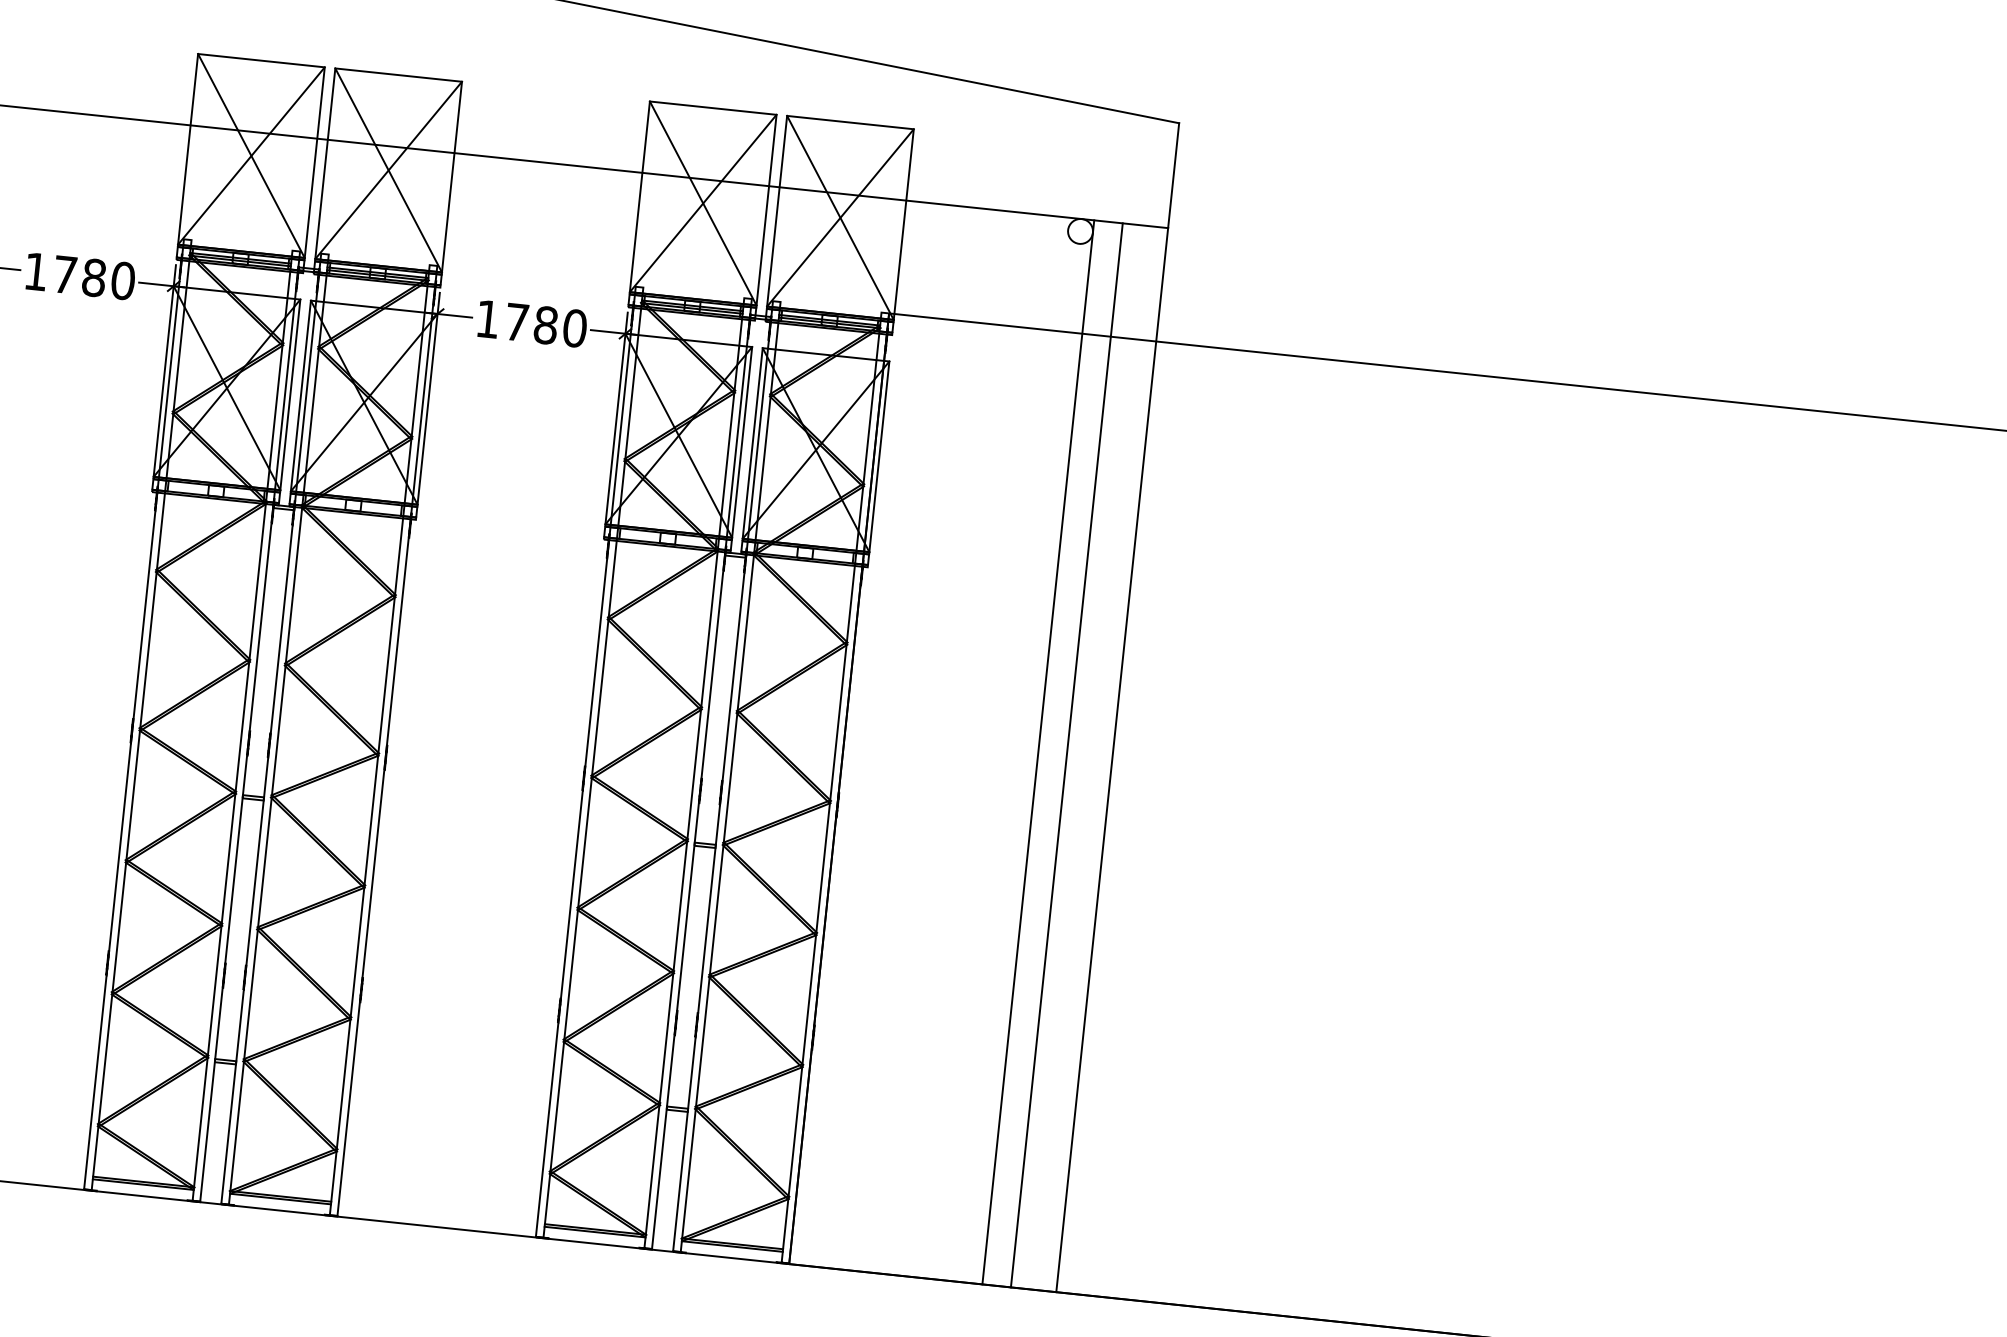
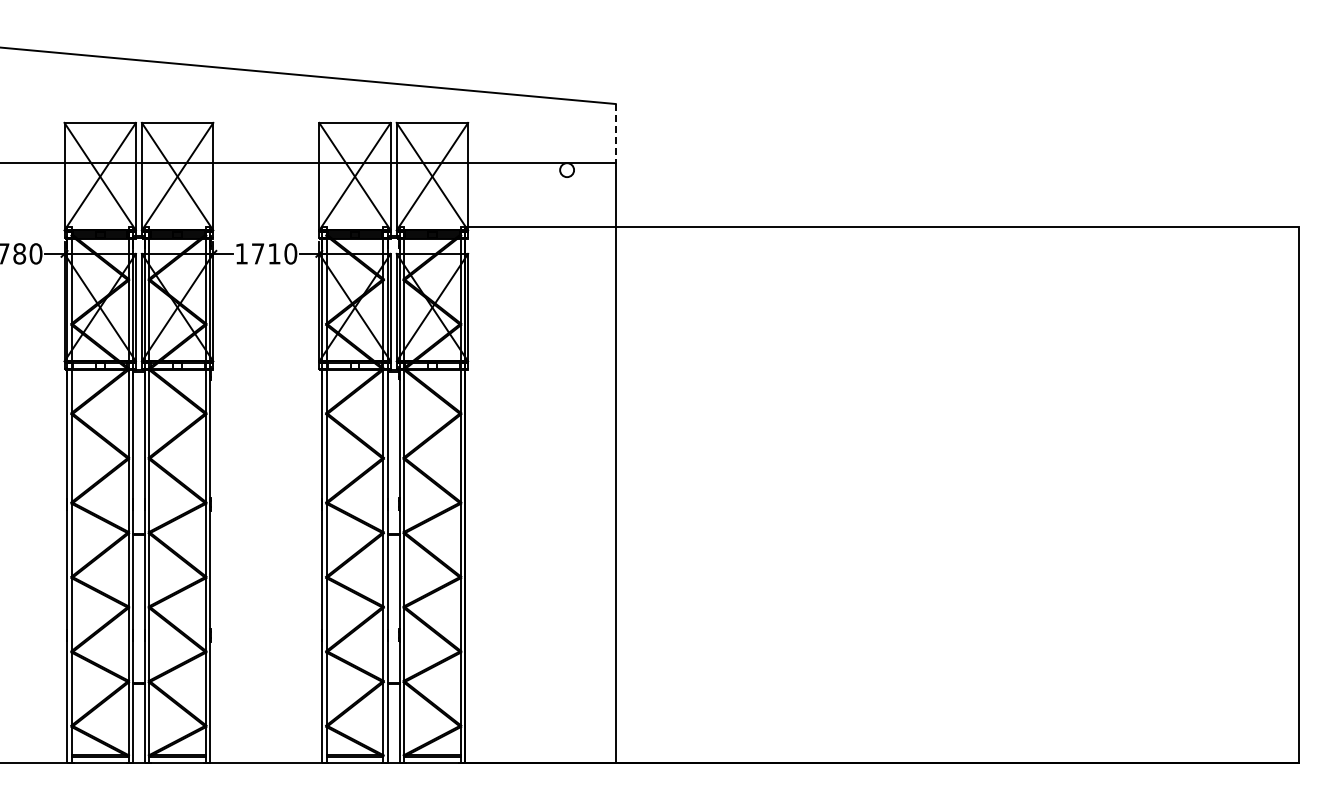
line: (1173, 175) -> (615, 133), solid -> dashed
text: (546, 324) -> (274, 253), 1780 -> 1710
line: (1038, 752) -> (574, 463), removed
line: (1067, 755) -> (590, 463), removed

